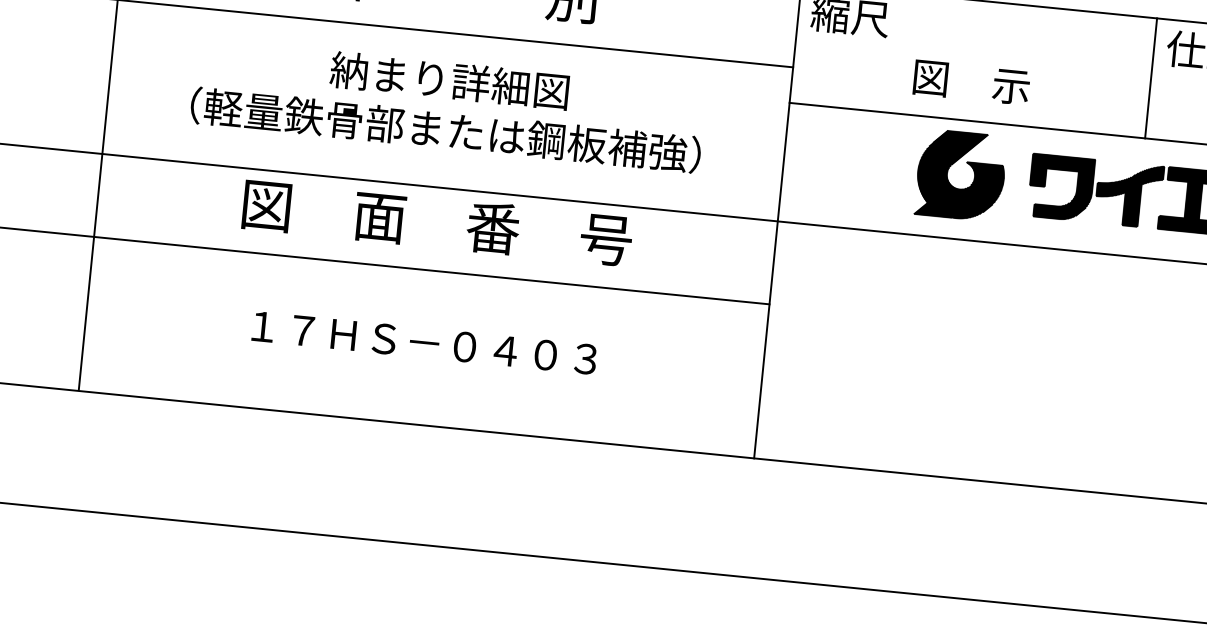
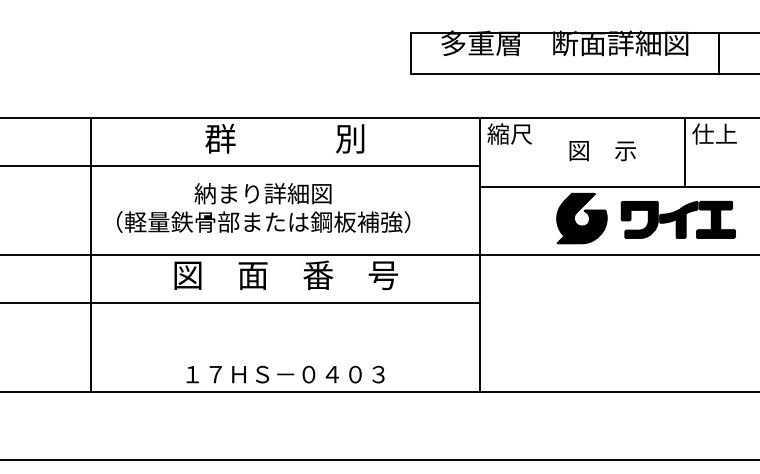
text: (971, 83) -> (602, 151), moved
text: (448, 104) -> (263, 207), moved
text: (424, 342) -> (285, 374), moved

